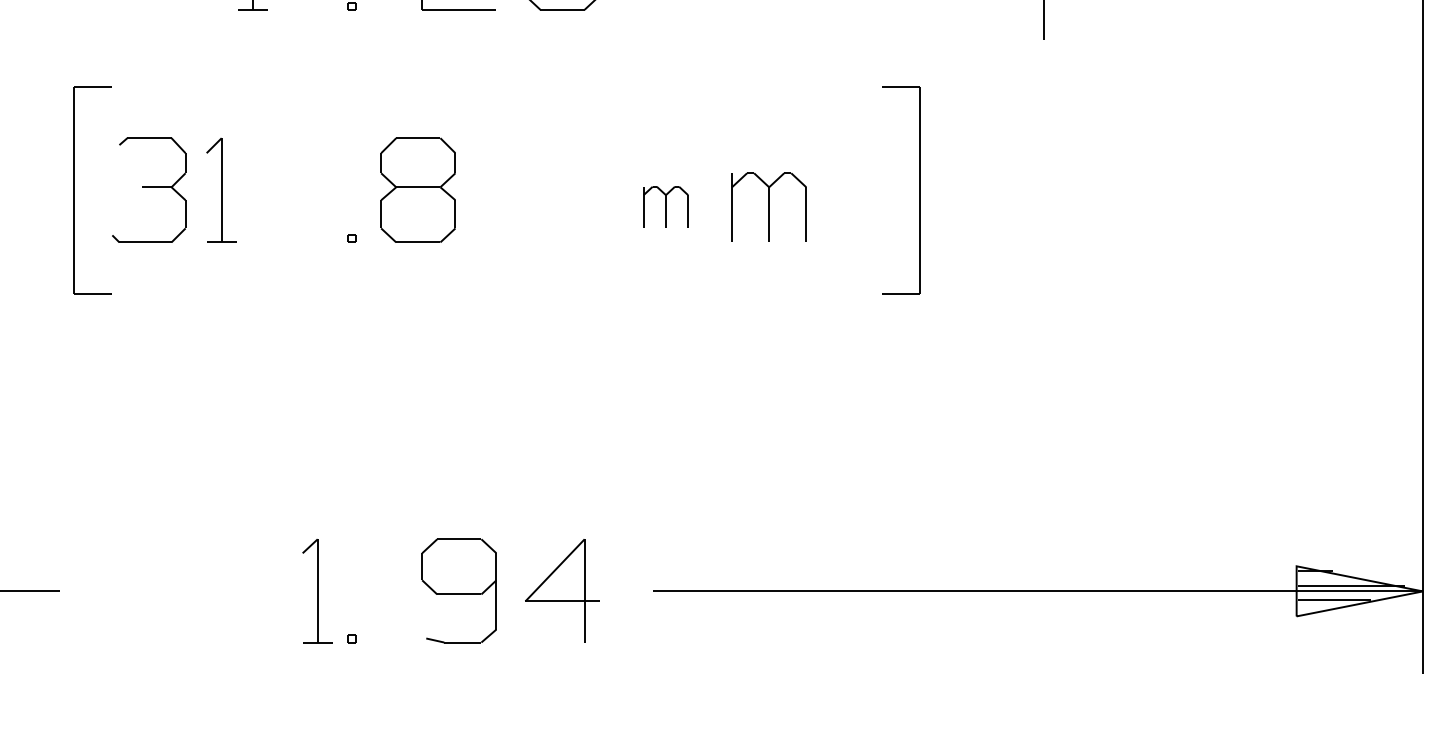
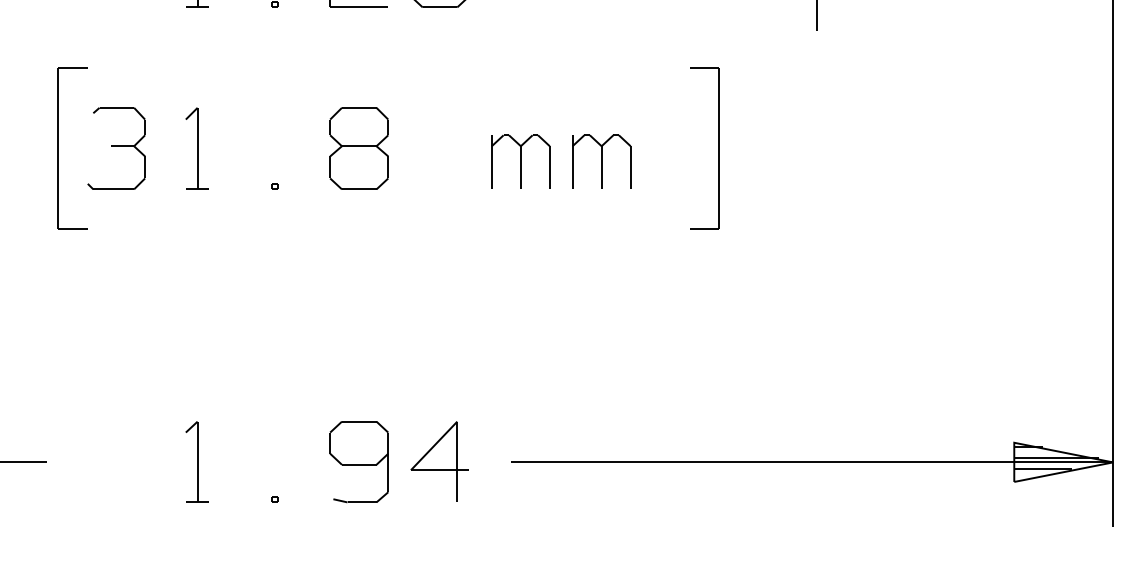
part: (221, 189) -> (197, 147), moved
part: (417, 189) -> (358, 147), moved
part: (665, 206) -> (520, 161), size x1.67
part: (317, 591) -> (197, 462), moved

